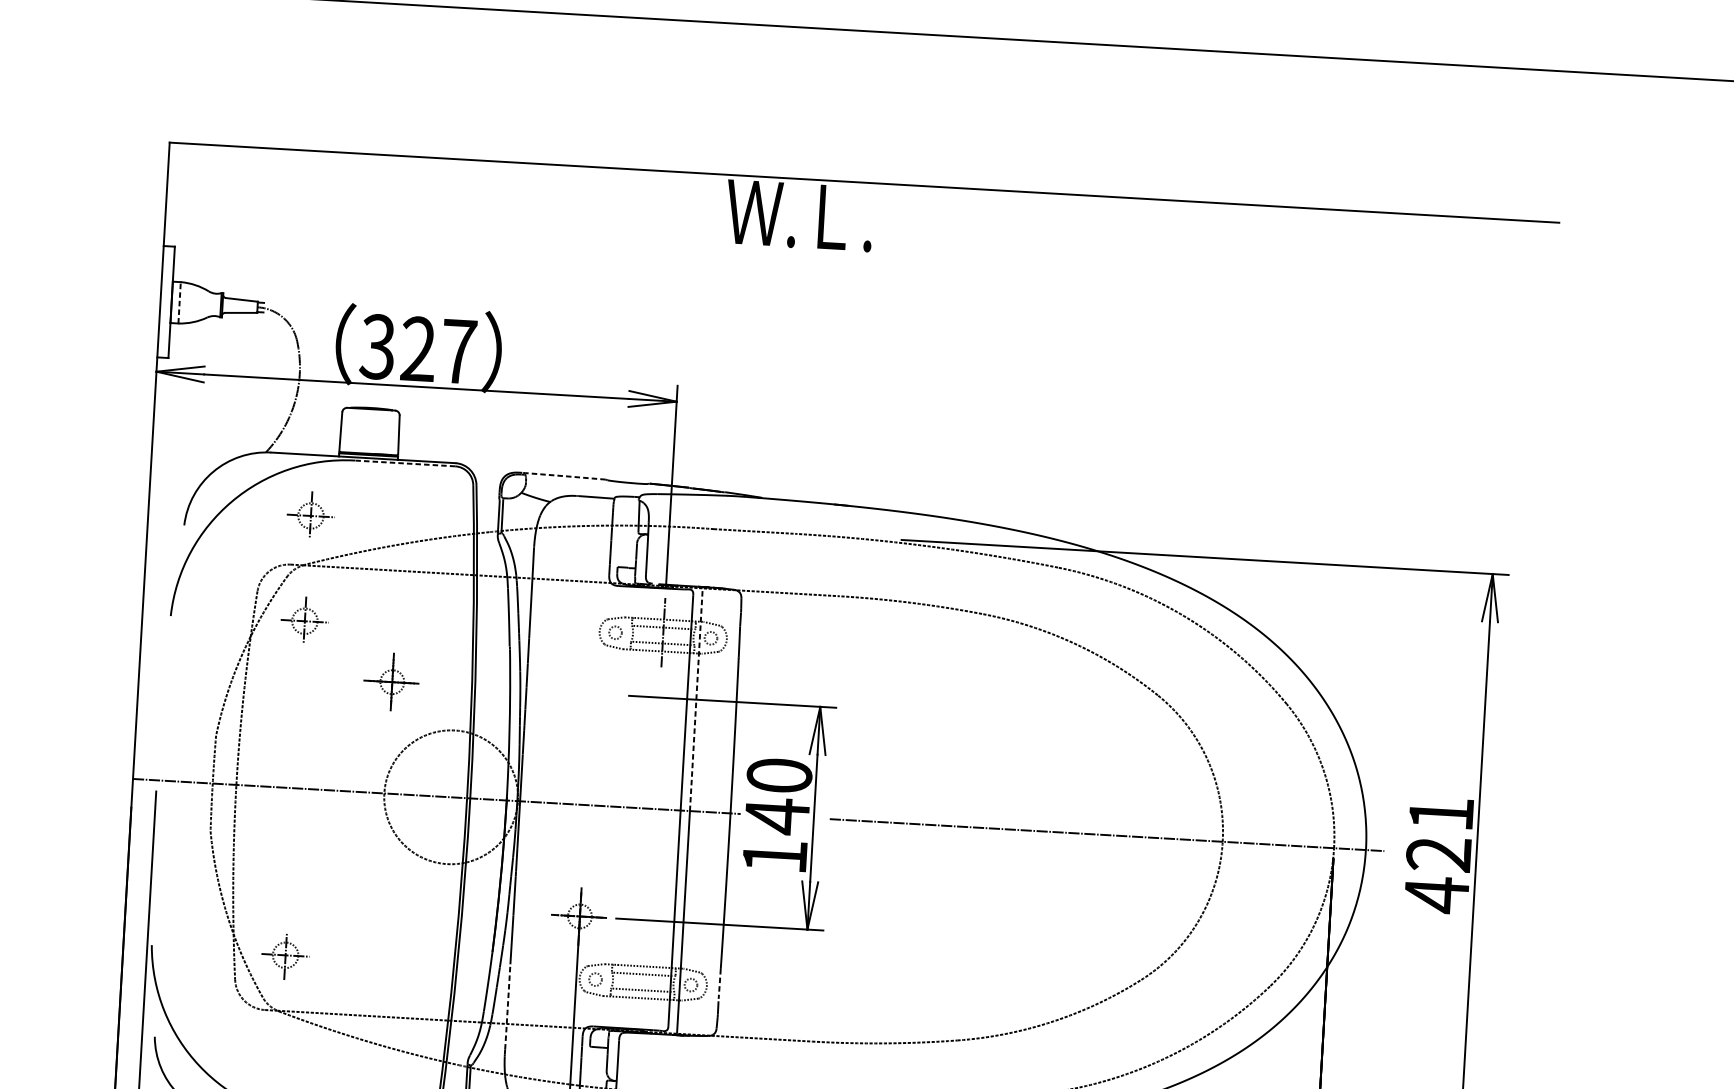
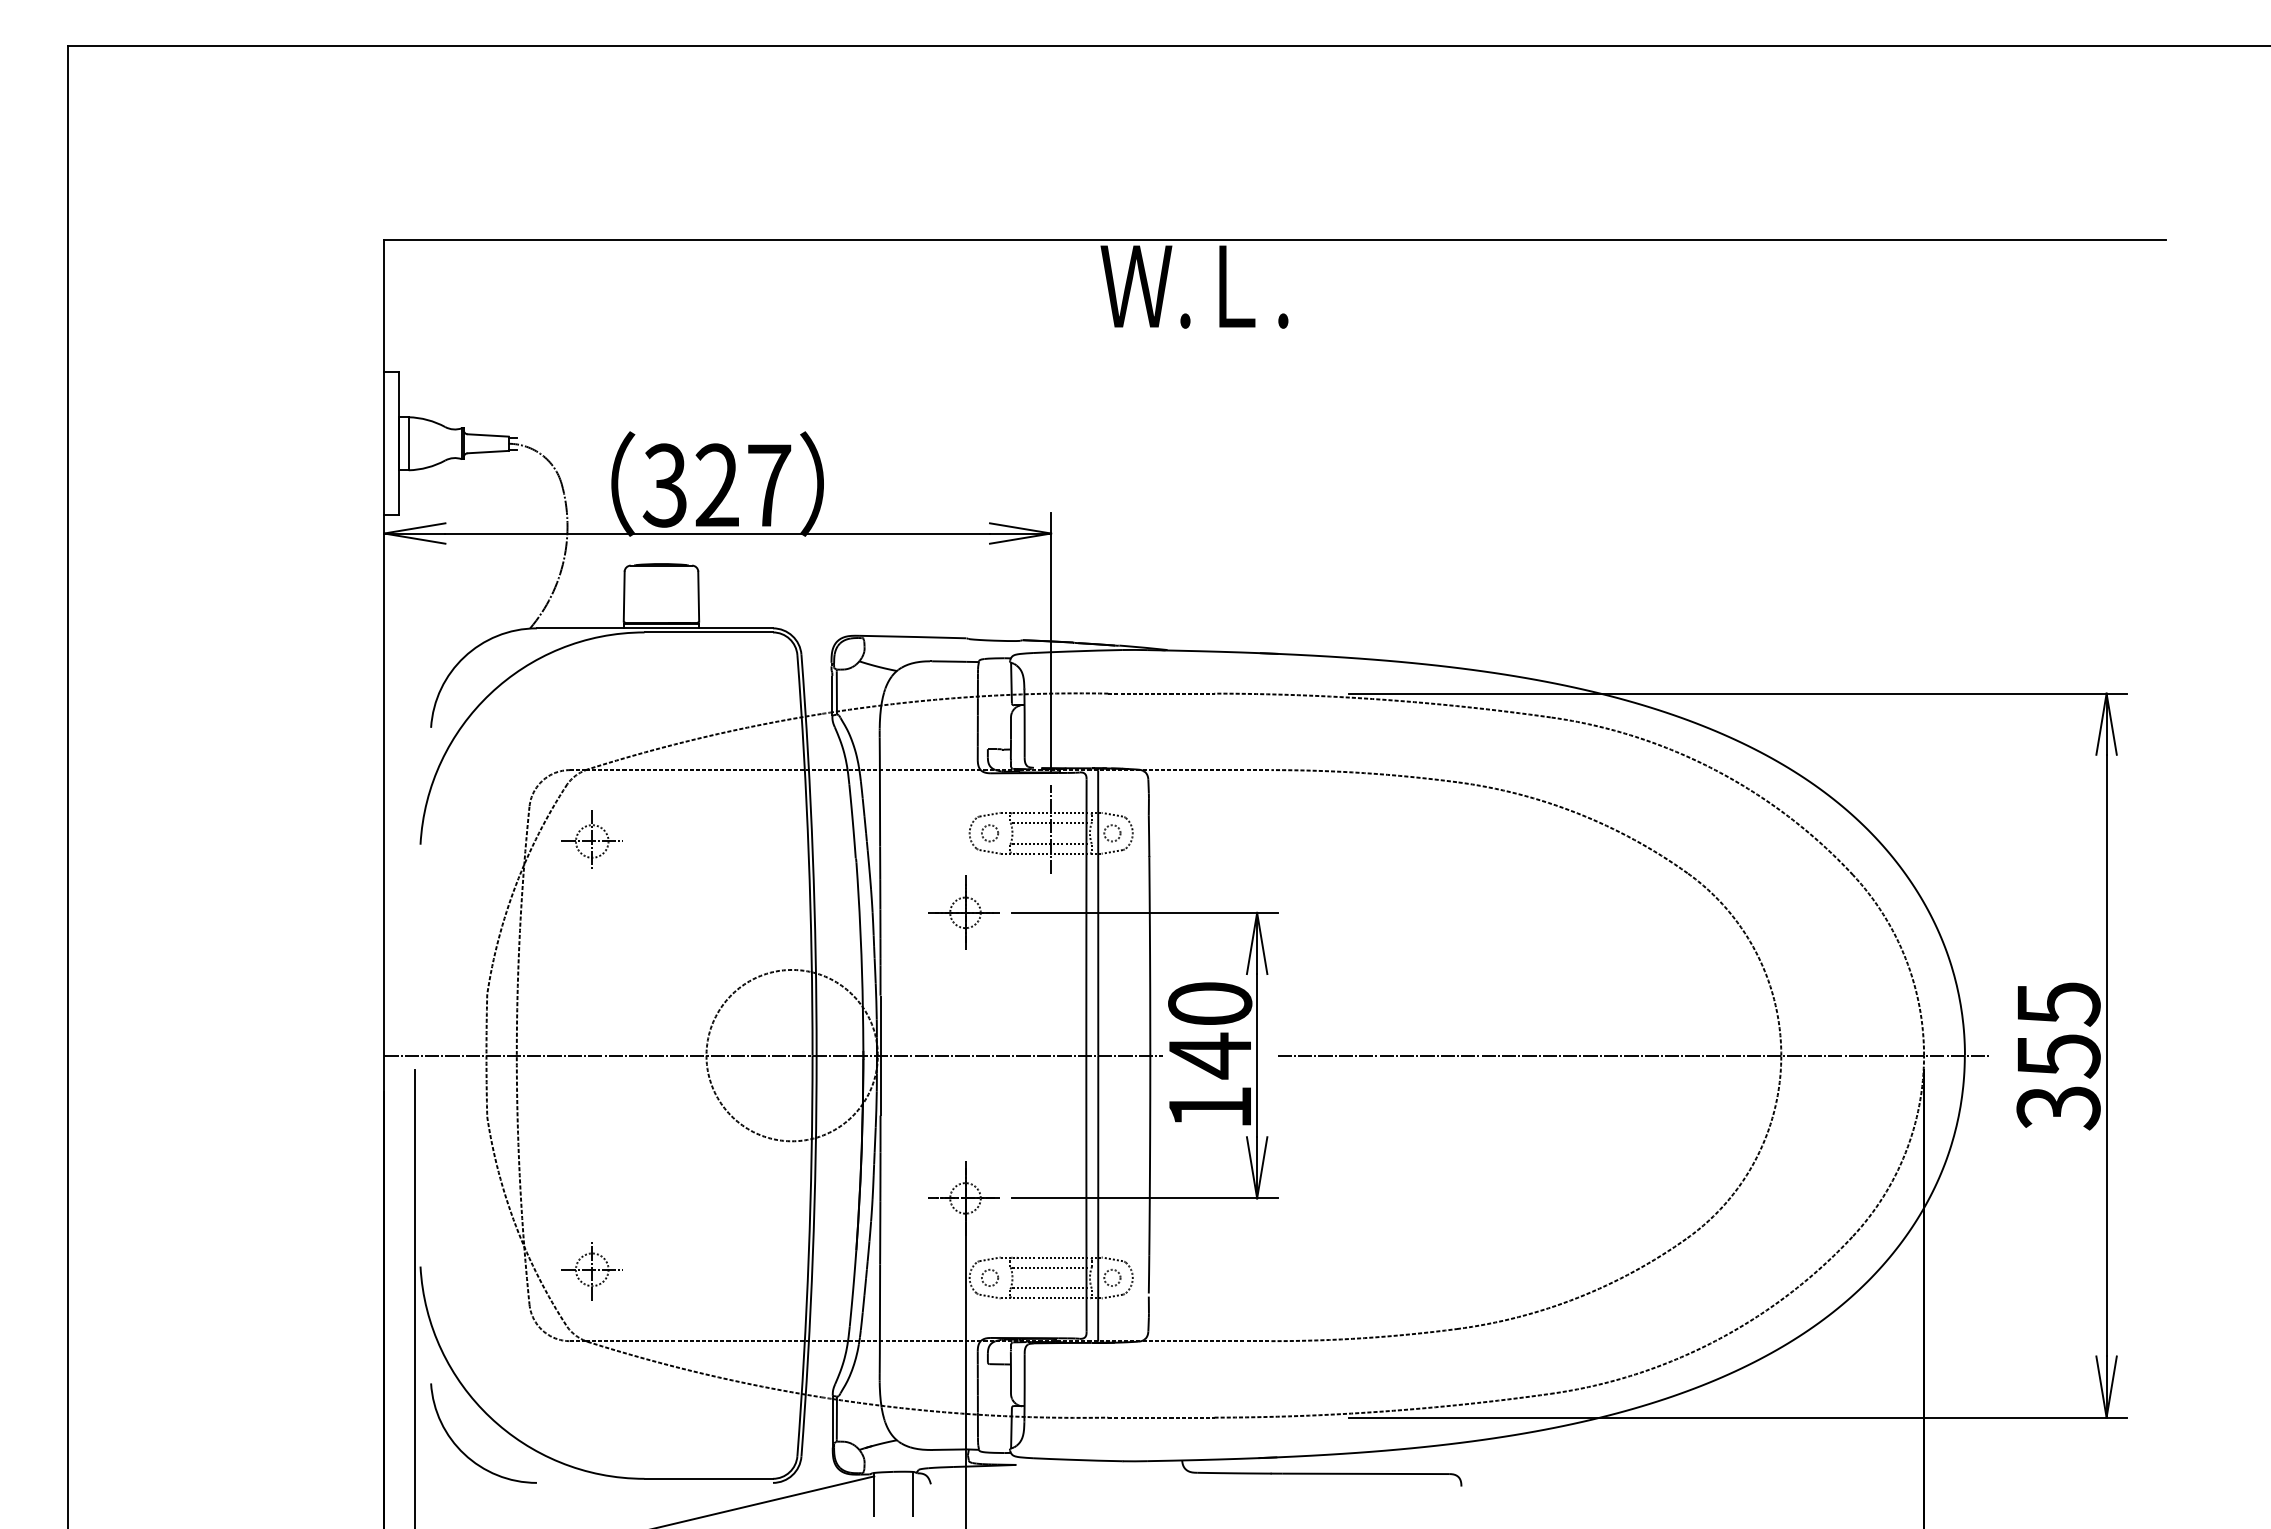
line: (179, 302) -> (408, 443), dashed -> solid
line: (404, 463) -> (708, 632), dashed -> solid
line: (563, 475) -> (912, 636), dashed -> solid
part: (310, 514) -> (591, 704), removed
part: (390, 681) -> (963, 912), moved
line: (696, 699) -> (1098, 912), dashed -> solid
text: (1438, 854) -> (2058, 1056), 421 -> 355
line: (720, 984) -> (1149, 1274), dashed -> solid
line: (507, 1007) -> (879, 1319), dashed -> solid

